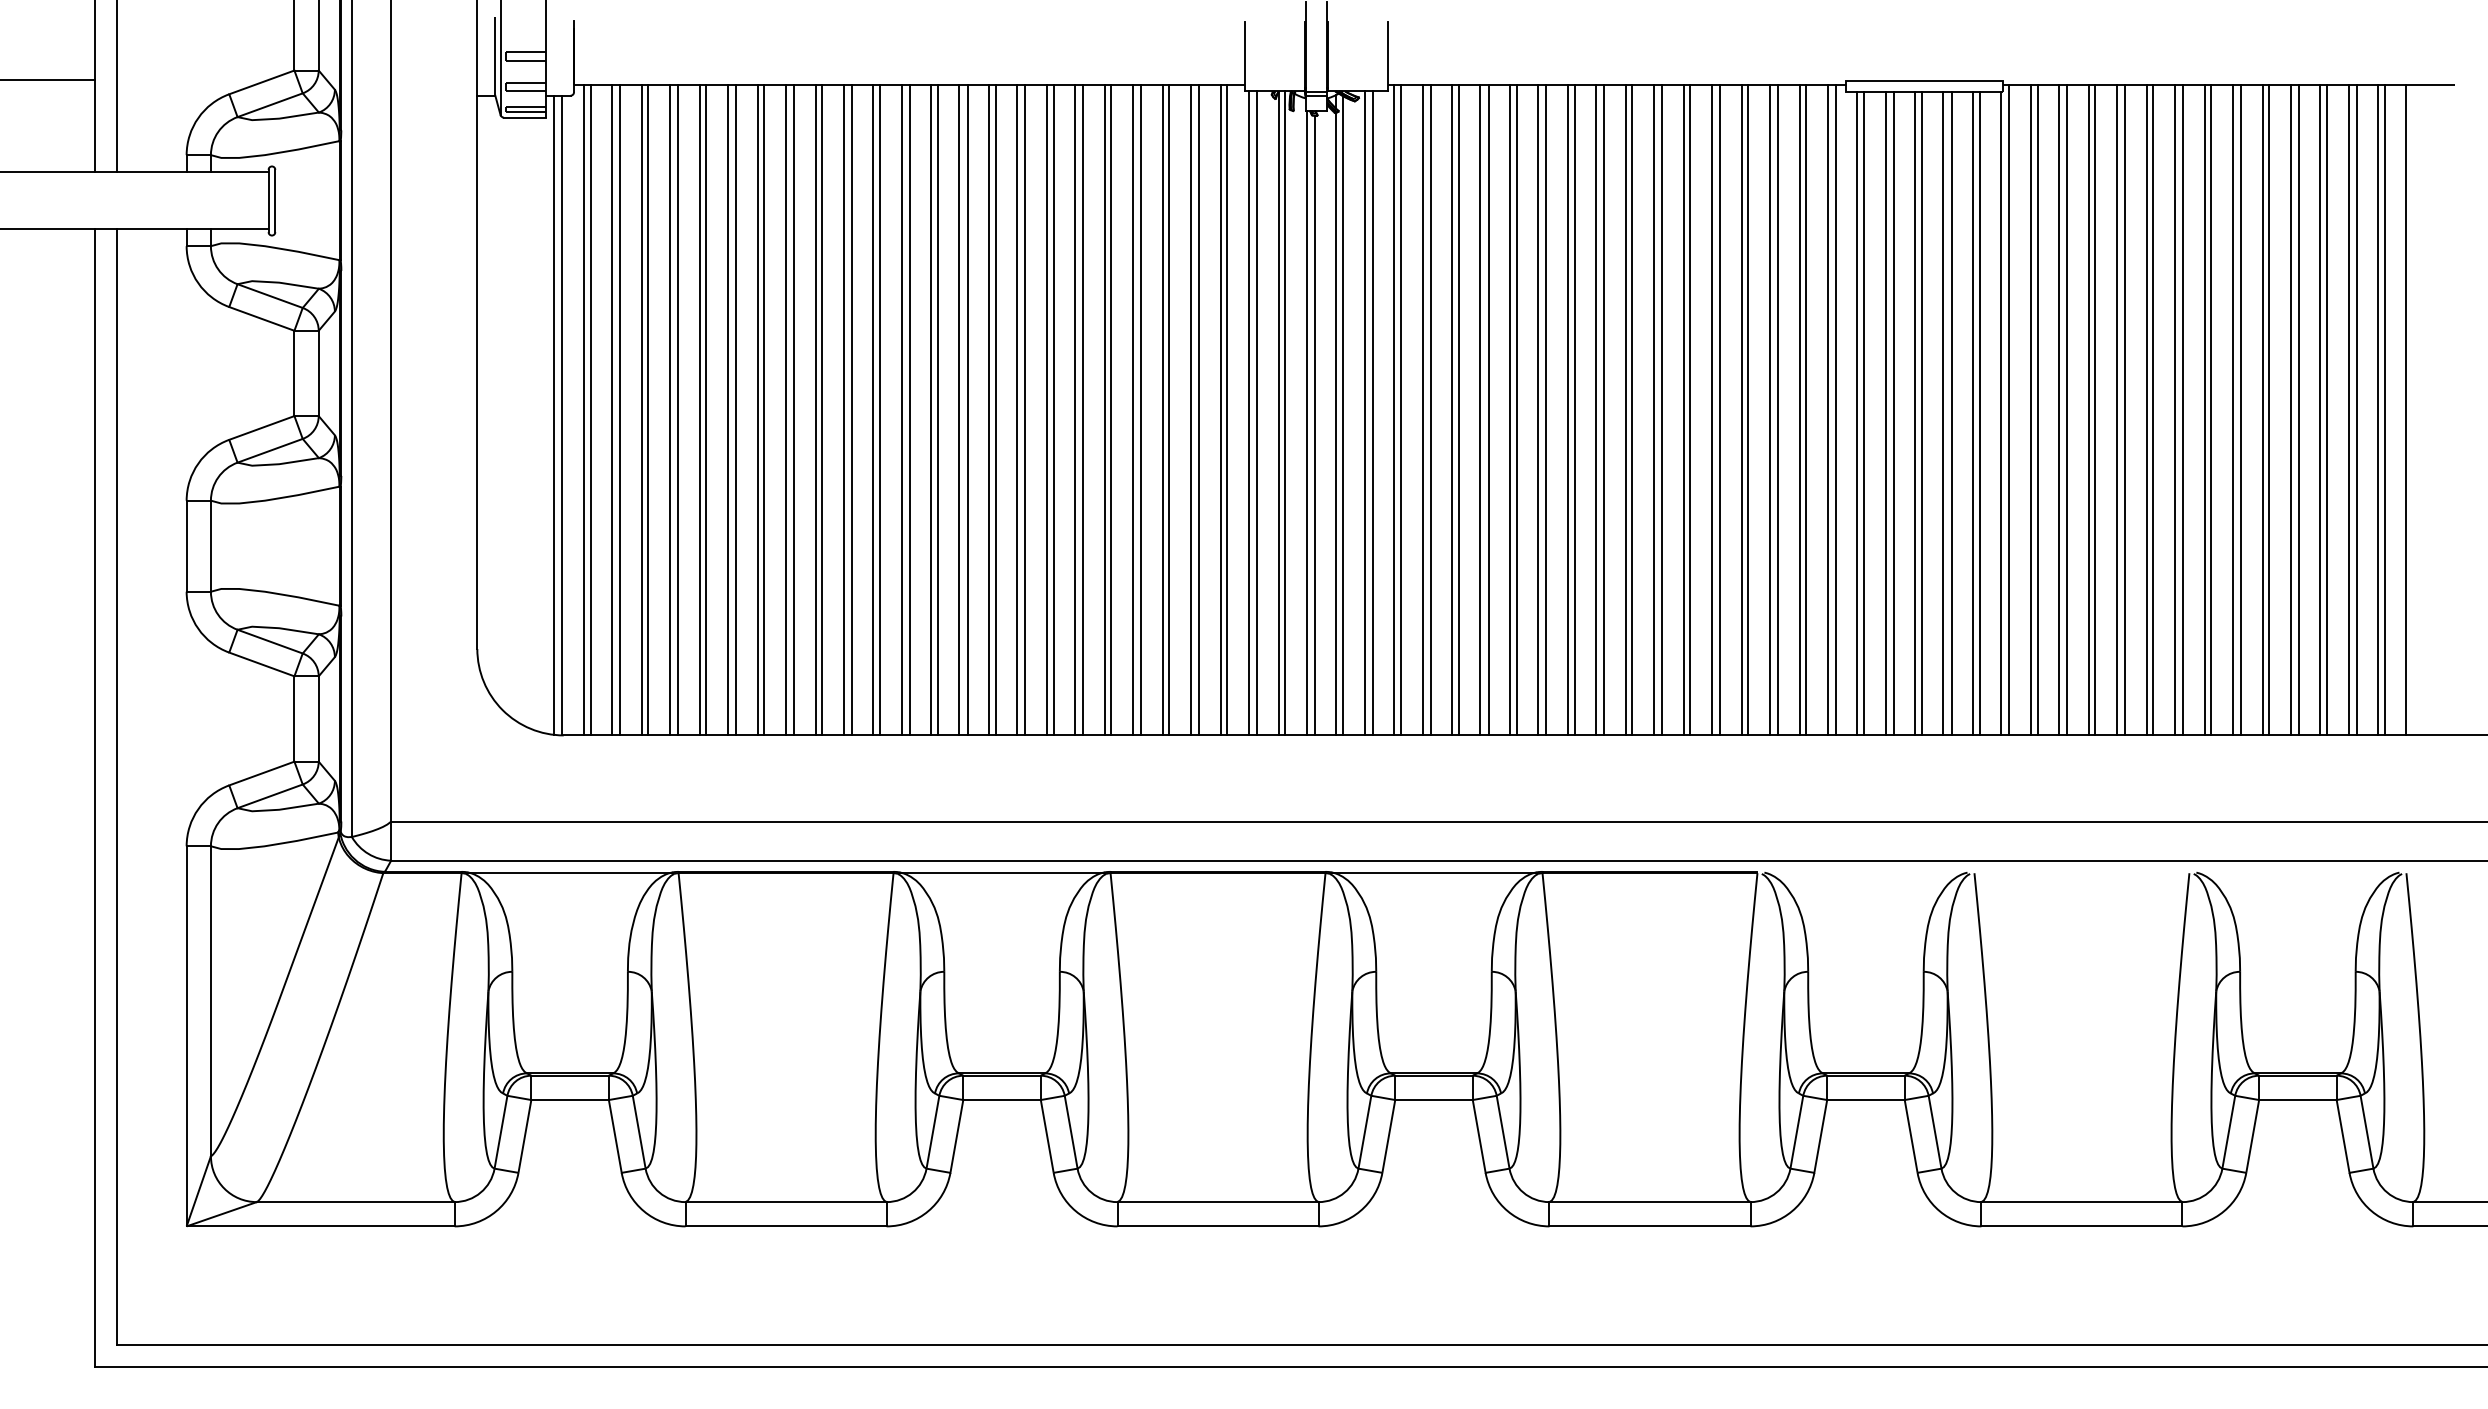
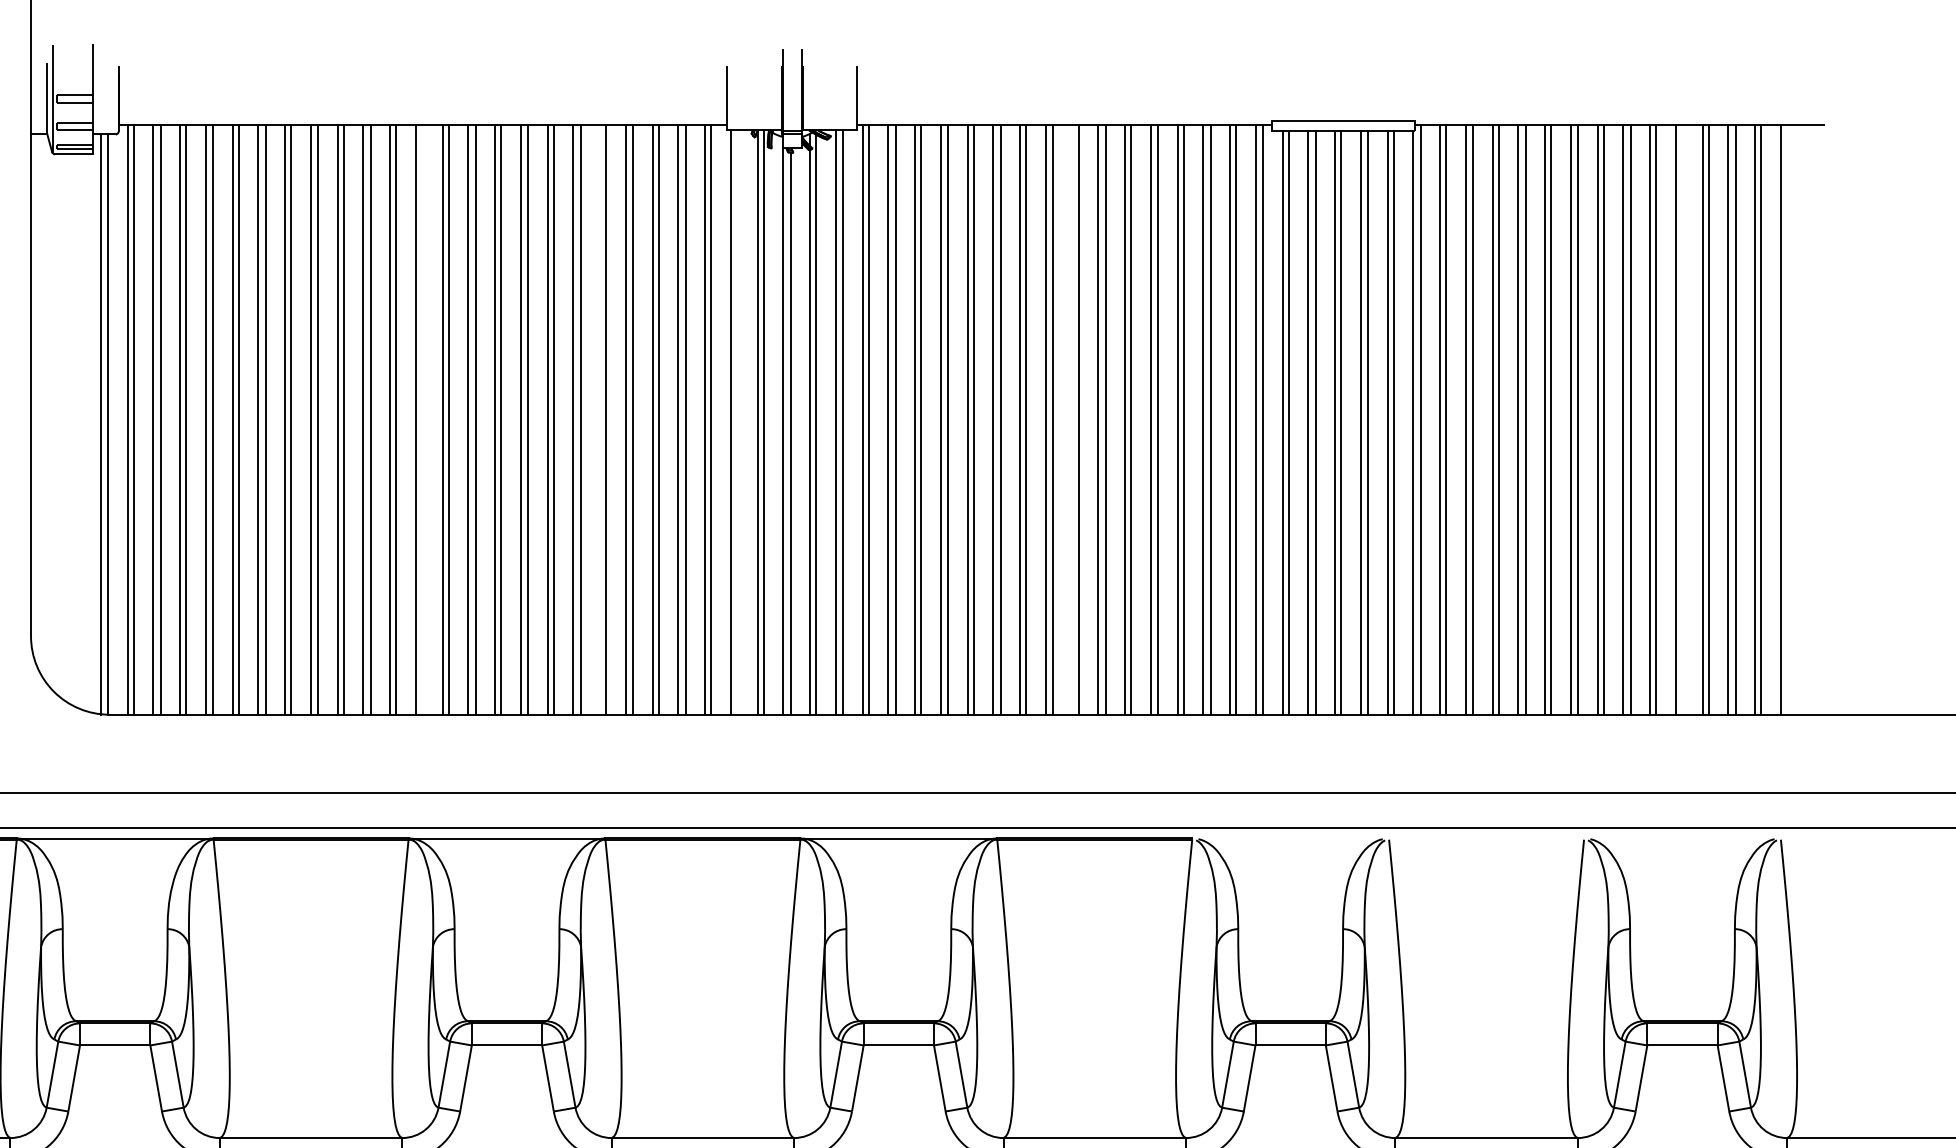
line: (909, 409) -> (423, 419), removed
line: (1104, 409) -> (599, 419), removed
line: (1625, 409) -> (1072, 419), removed
line: (2298, 409) -> (1683, 419), removed
line: (1256, 413) -> (737, 422), removed

